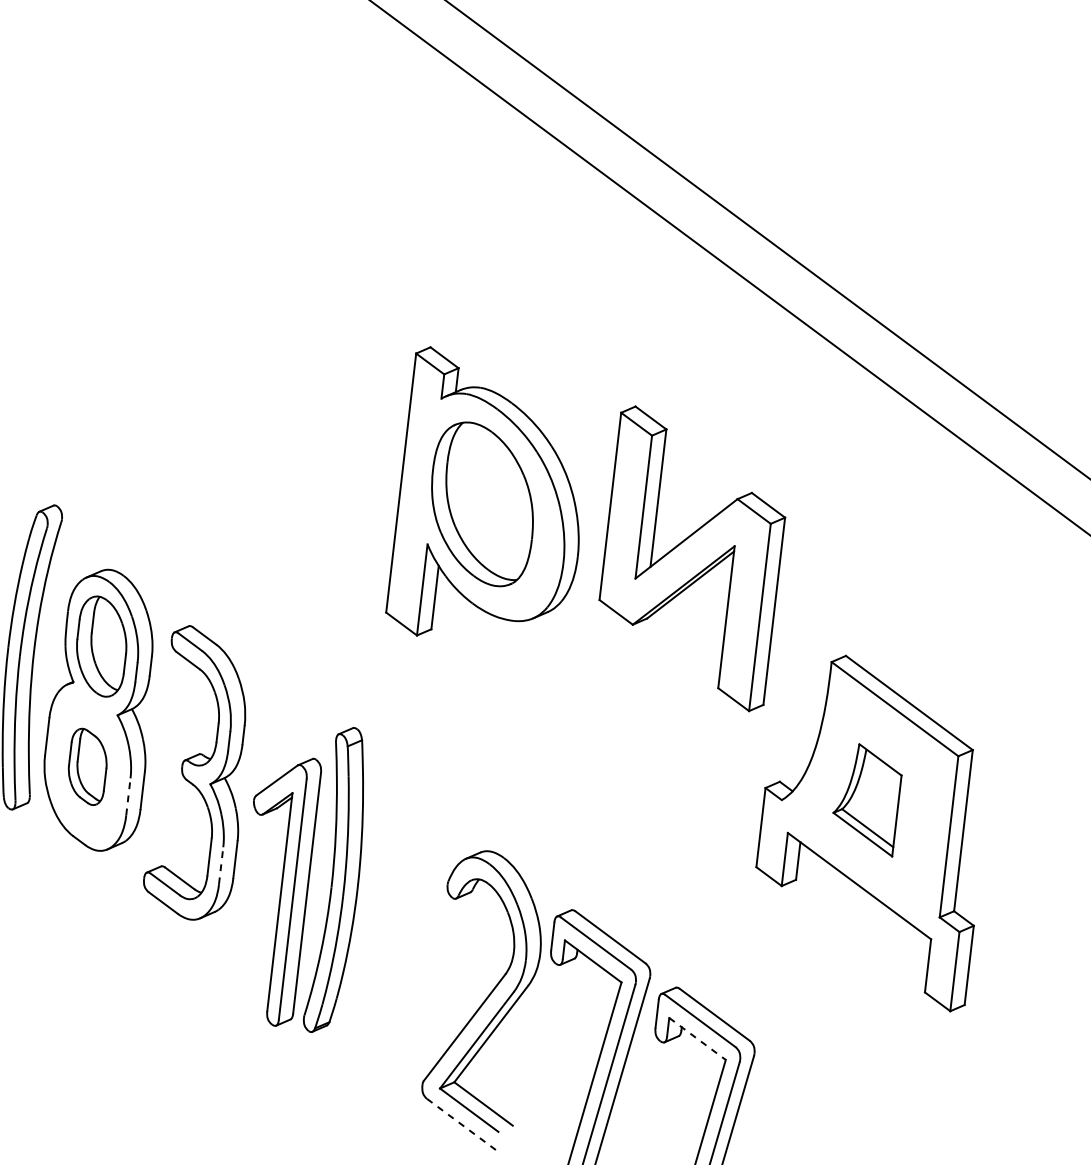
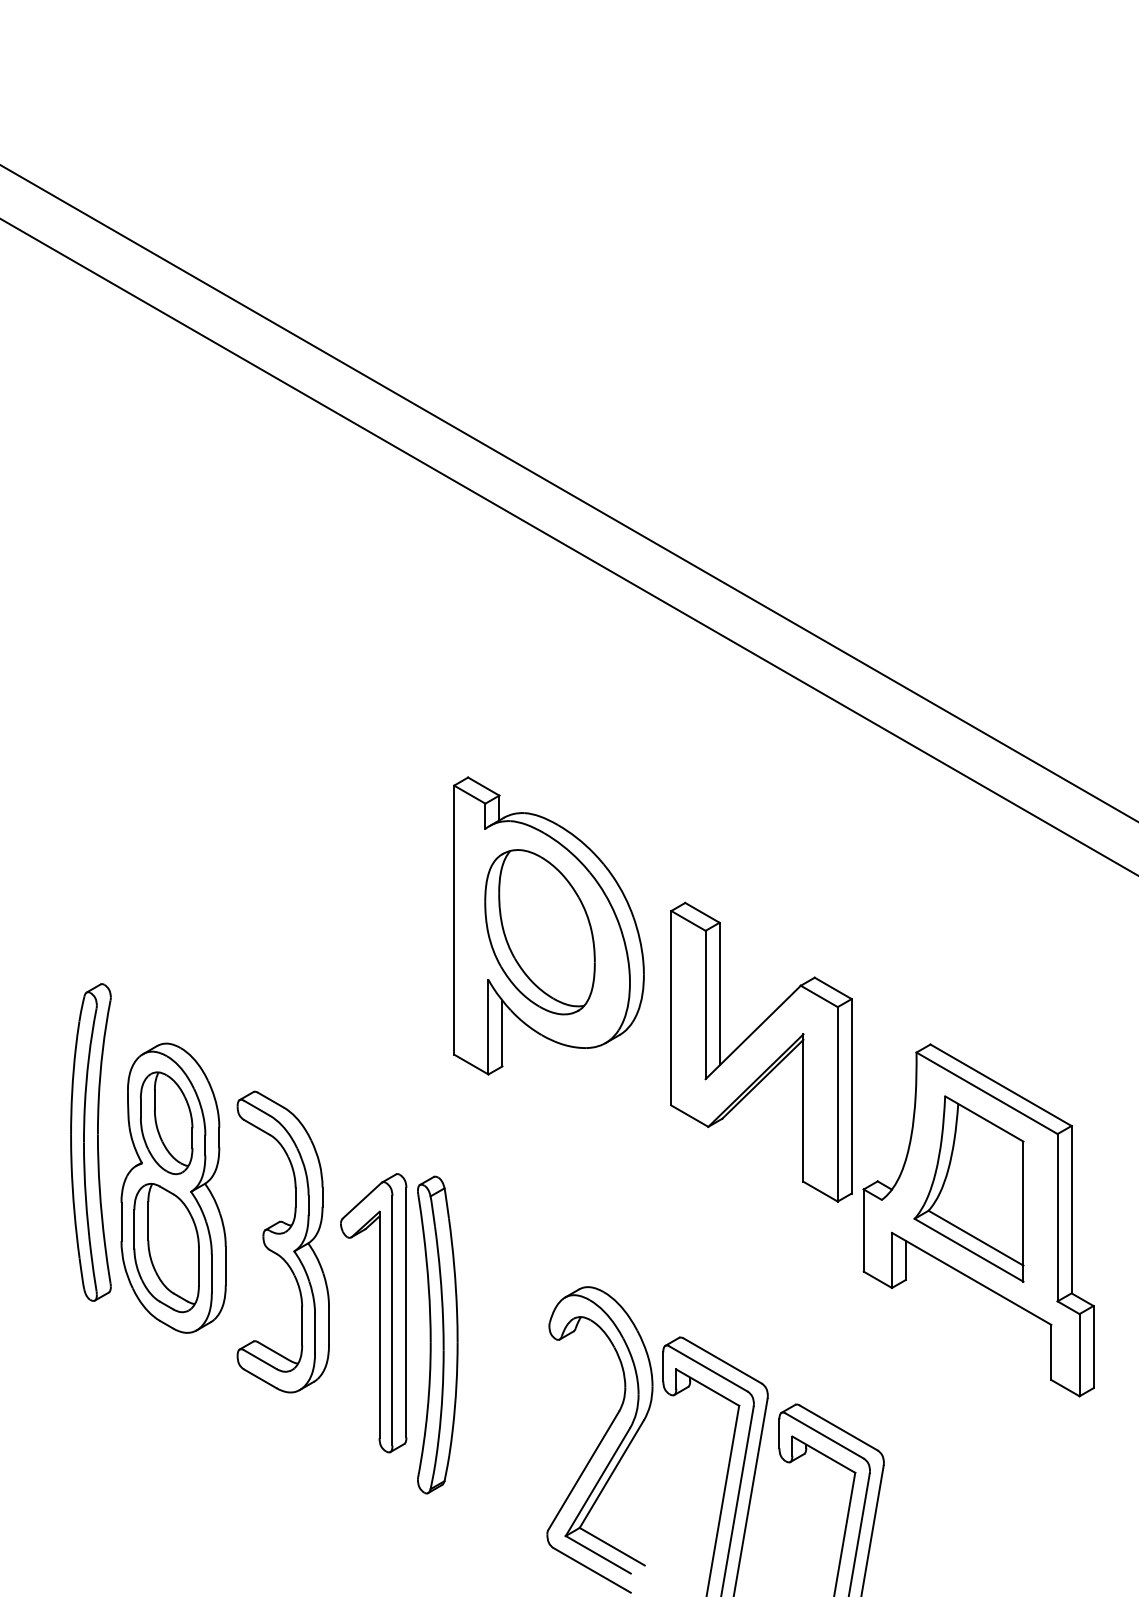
part: (692, 558) -> (761, 1051), moved
part: (87, 767) -> (166, 1248), size x1.67
line: (128, 796) -> (211, 1273), dashed -> solid
part: (866, 798) -> (968, 1188), size x1.67
line: (221, 865) -> (315, 1333), dashed -> solid
part: (275, 890) -> (373, 1313), moved
line: (698, 1038) -> (824, 1454), dashed -> solid
line: (461, 1124) -> (592, 1570), dashed -> solid

